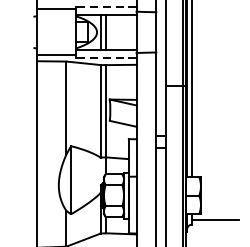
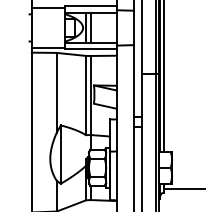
line: (105, 7) -> (90, 6), dashed -> solid
line: (105, 57) -> (90, 49), dashed -> solid

